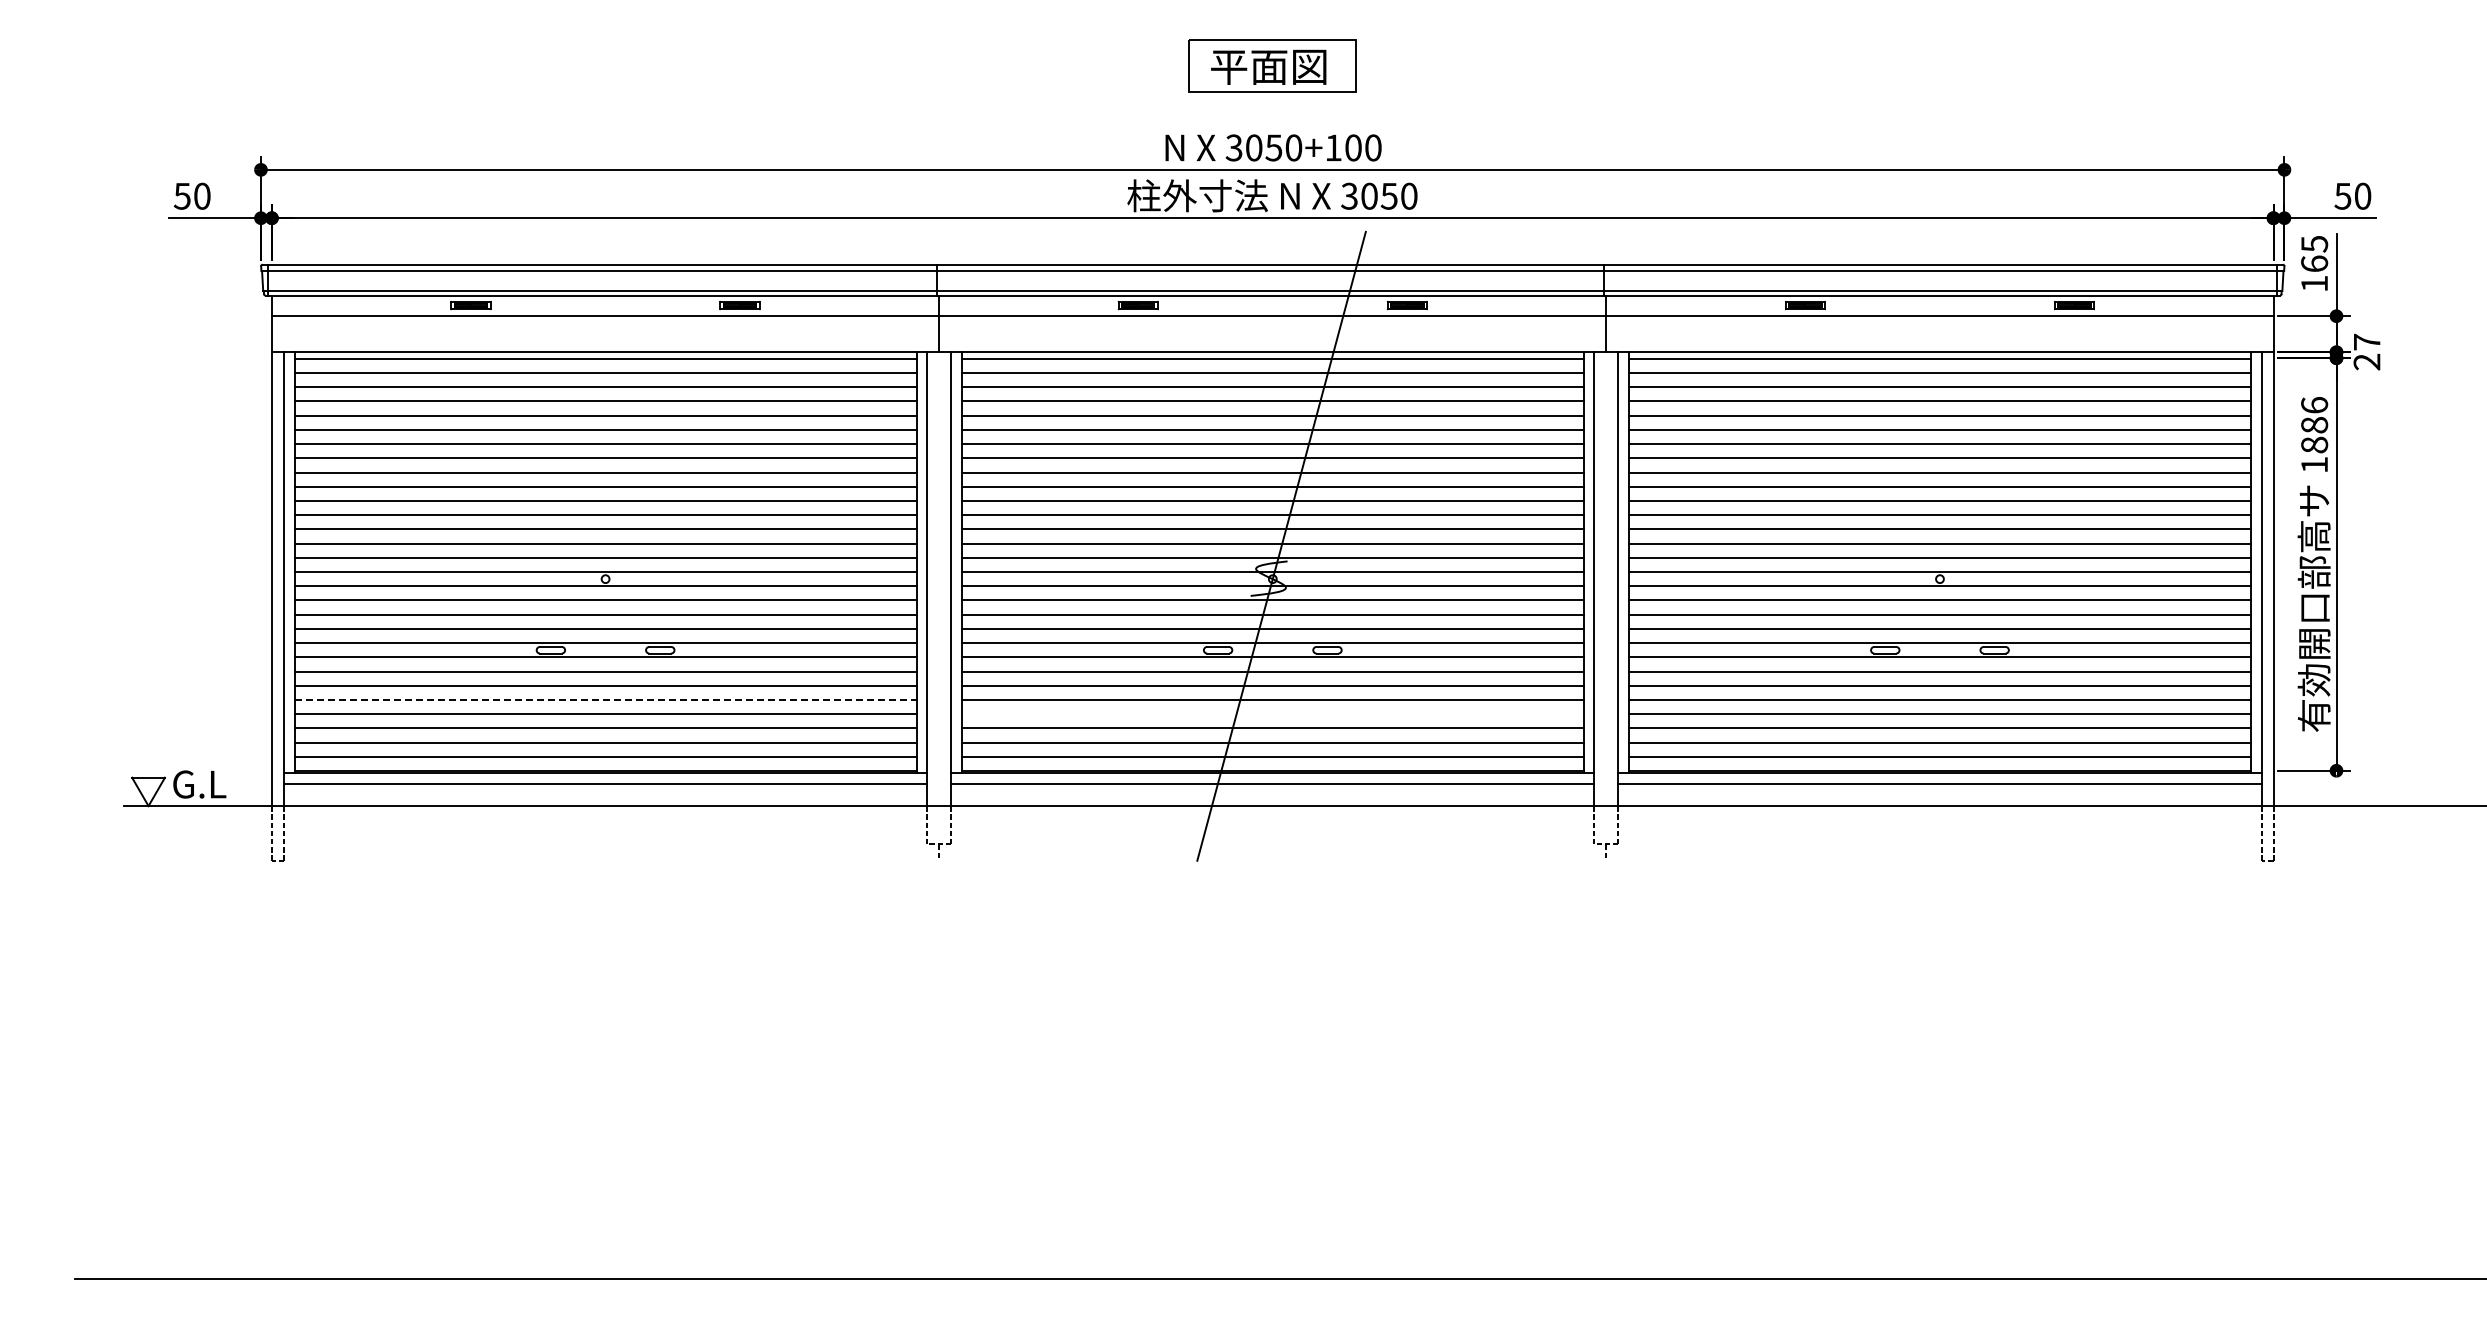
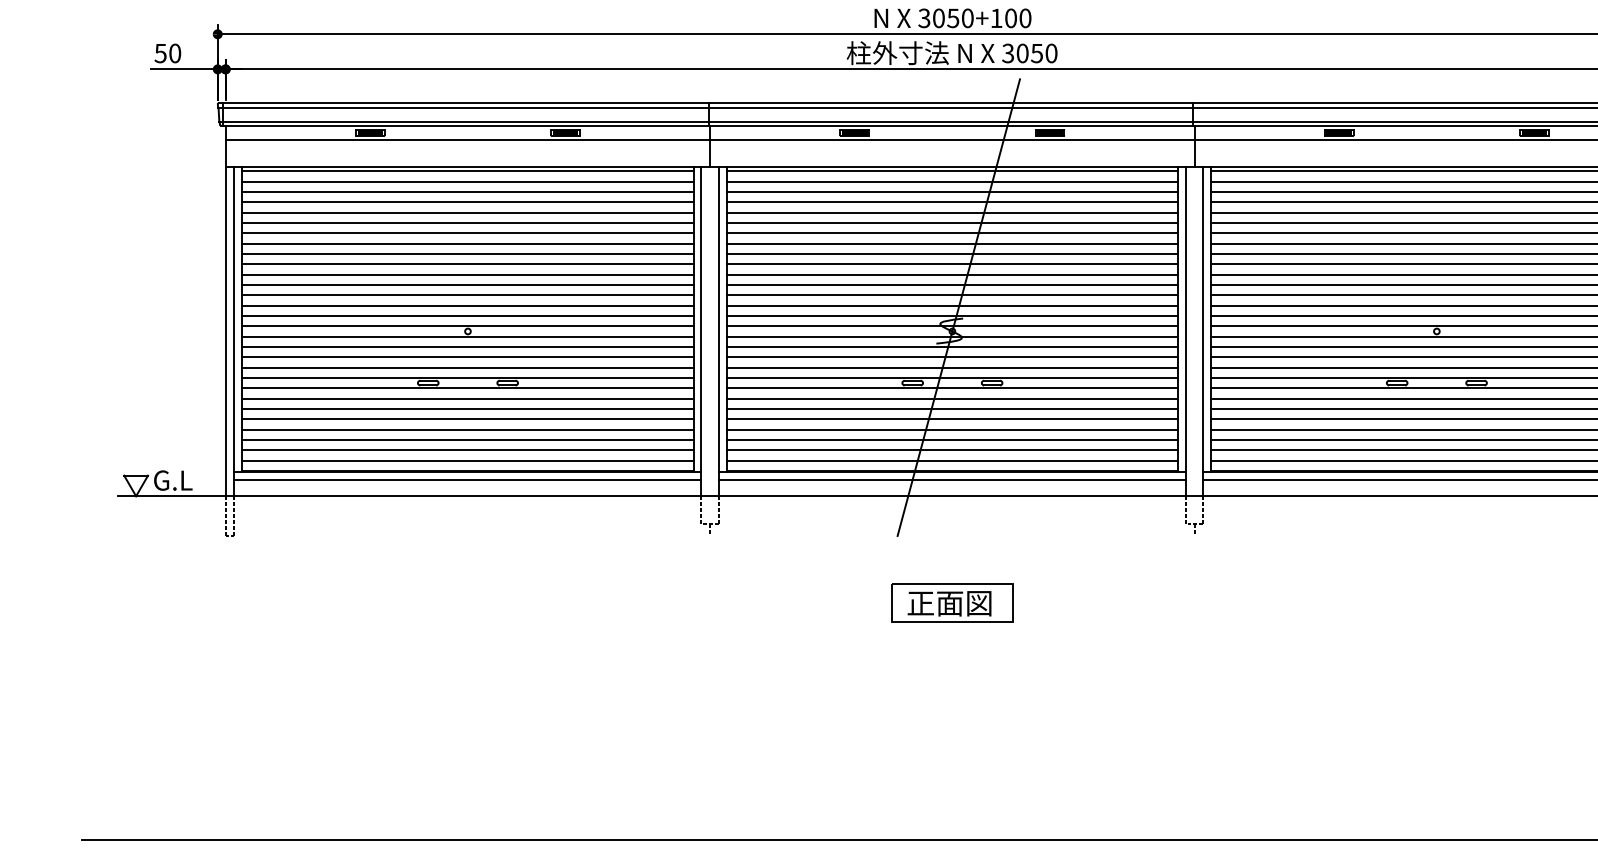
line: (606, 700) -> (468, 419), dashed -> solid
line: (1272, 714) -> (952, 429), added
part: (1272, 952) -> (952, 602), added

